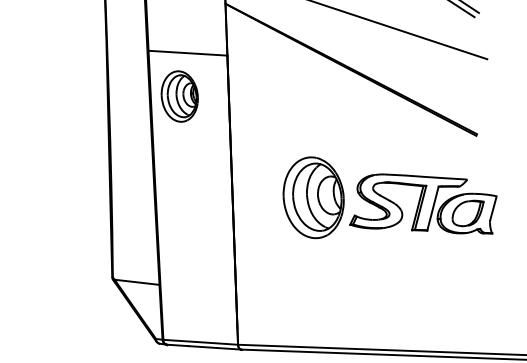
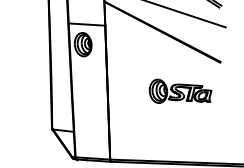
part: (389, 195) -> (180, 90), size x0.62

